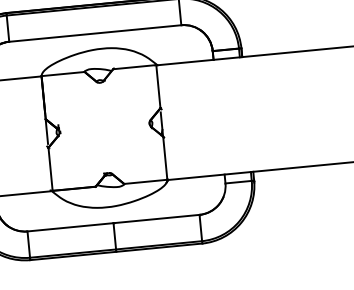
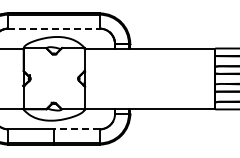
line: (95, 33) -> (54, 28), solid -> dashed
line: (155, 219) -> (76, 129), solid -> dashed

